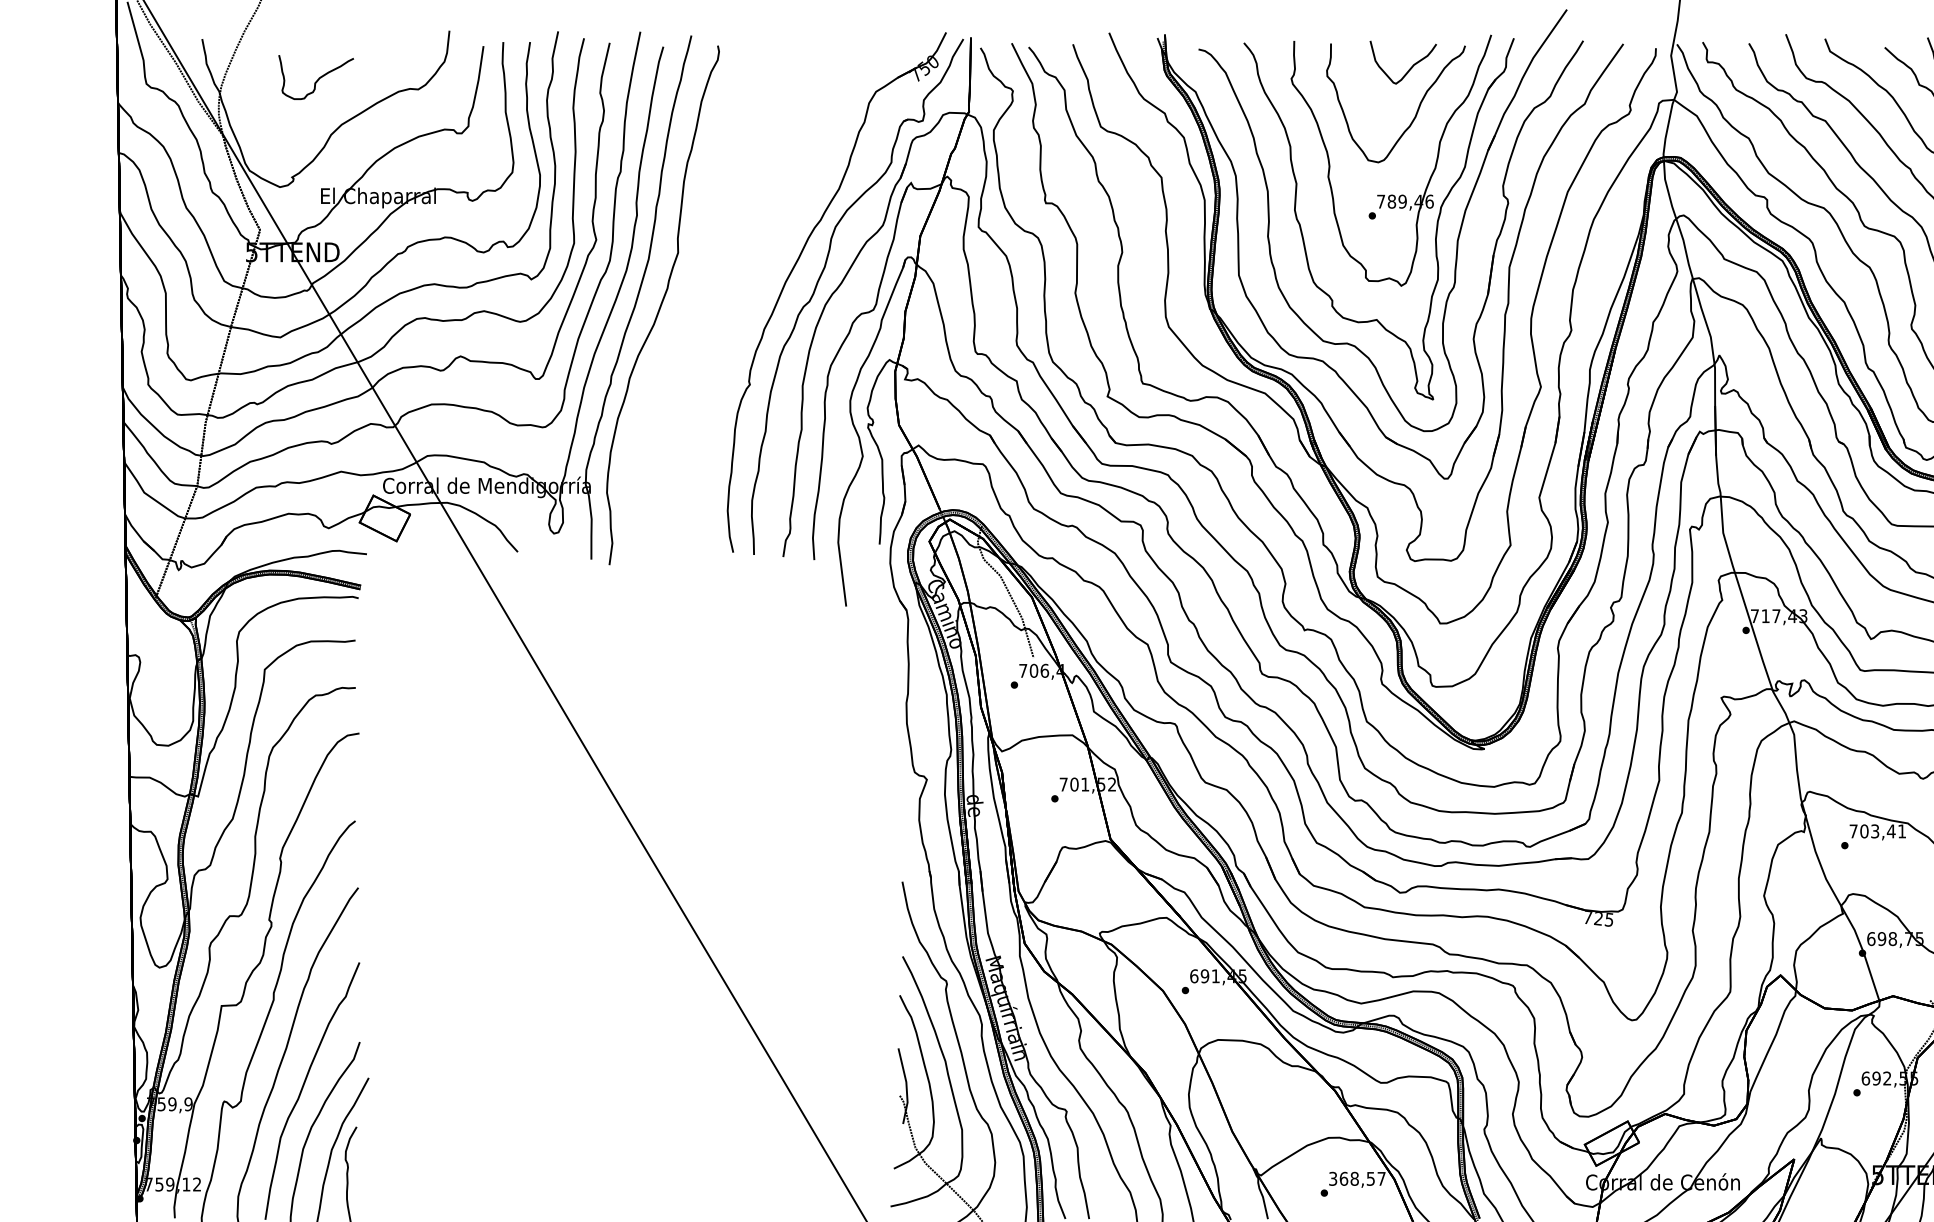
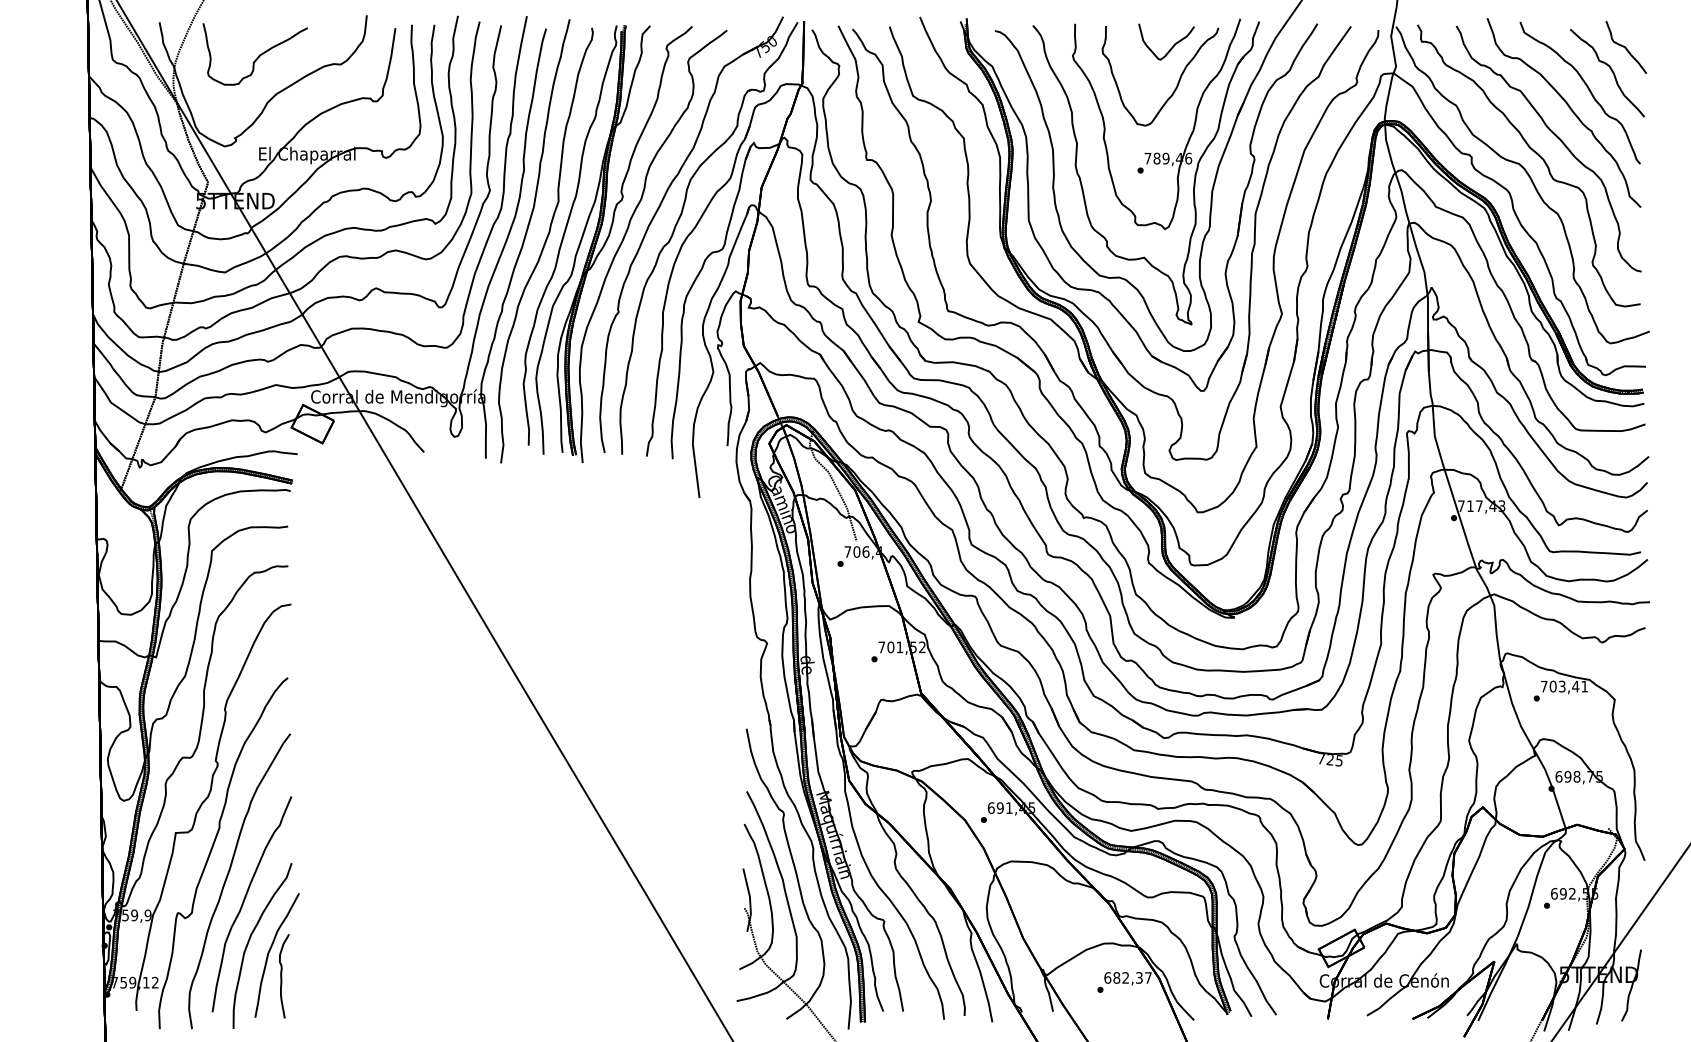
part: (315, 77) -> (254, 54), size x1.67
part: (756, 304) -> (624, 244), added
text: (1351, 1178) -> (1123, 977), 368,57 -> 682,37

